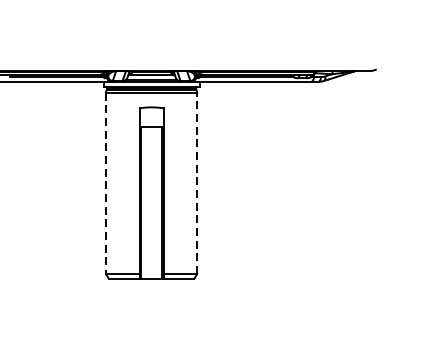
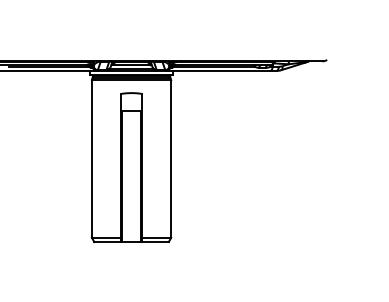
line: (105, 183) -> (91, 159), dashed -> solid
line: (197, 183) -> (171, 159), dashed -> solid

